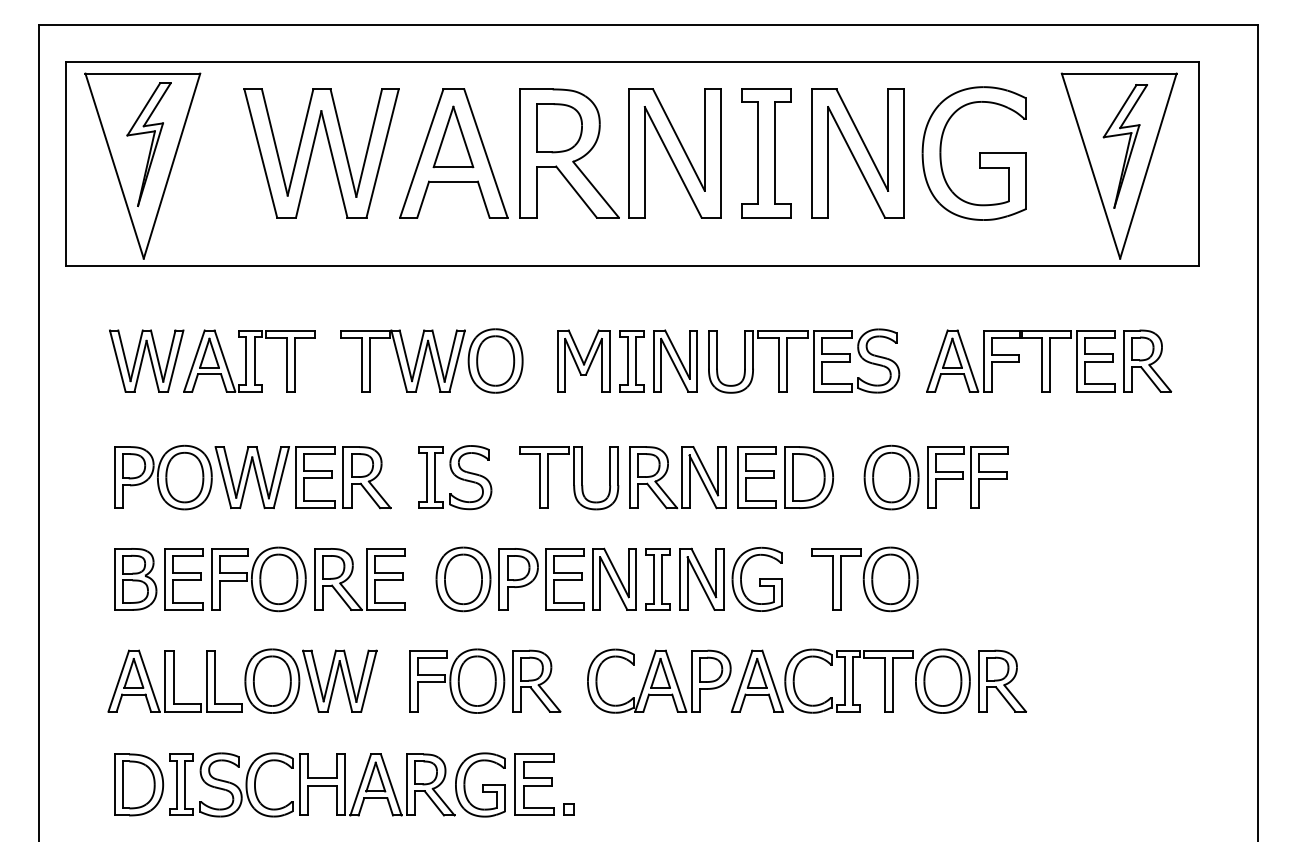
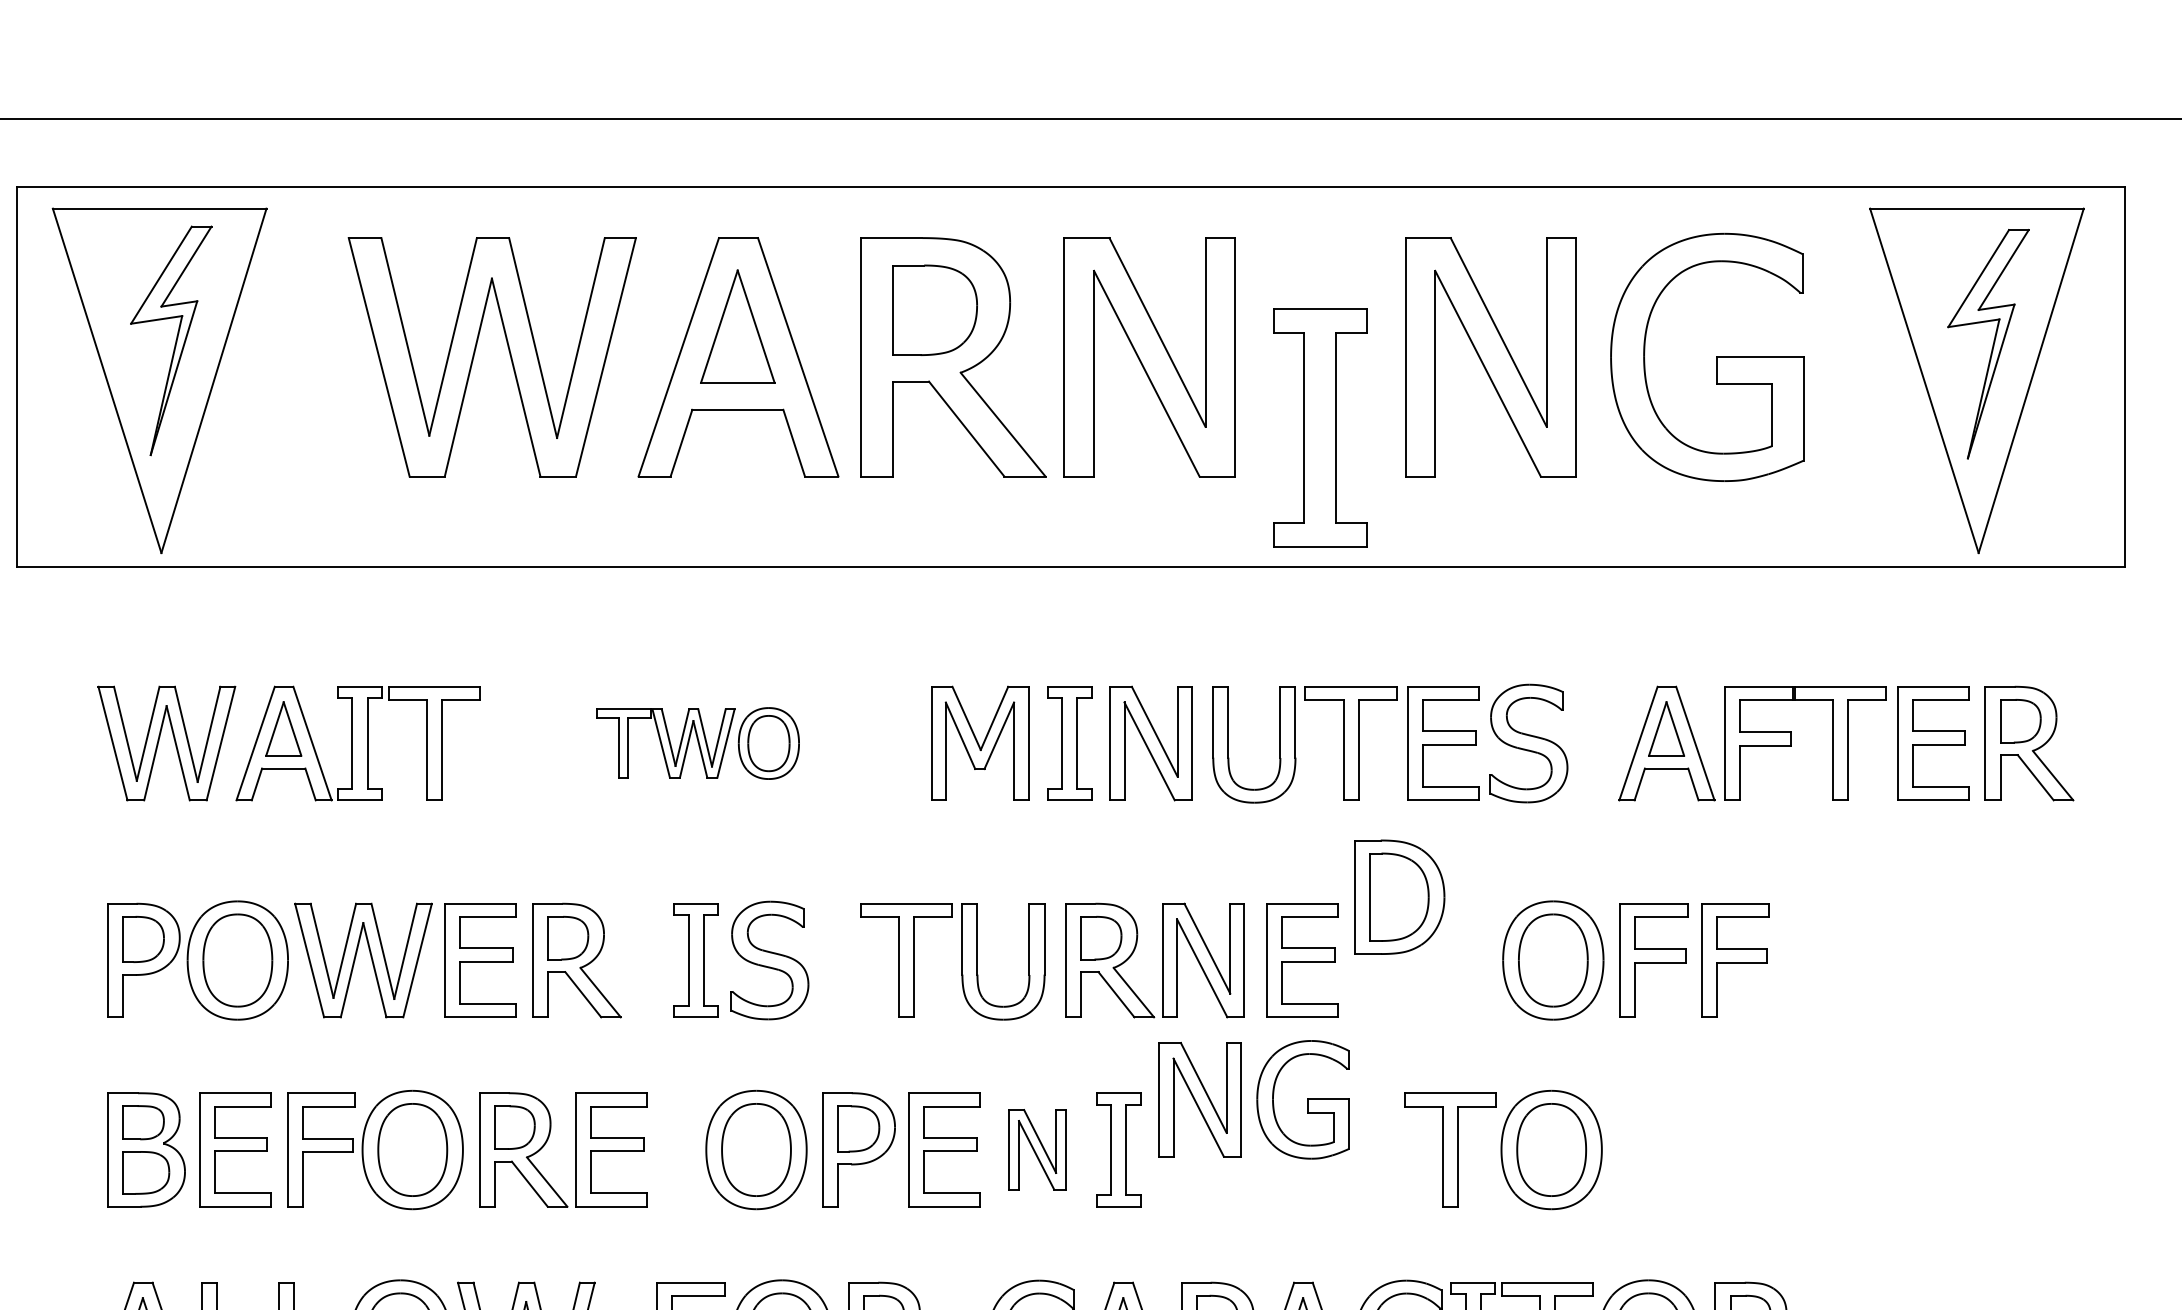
part: (766, 153) -> (1320, 428), moved
part: (431, 360) -> (696, 742), size x0.6
part: (808, 477) -> (1398, 897), moved
part: (614, 578) -> (1037, 1148), size x0.7
part: (730, 578) -> (1253, 1098), moved

